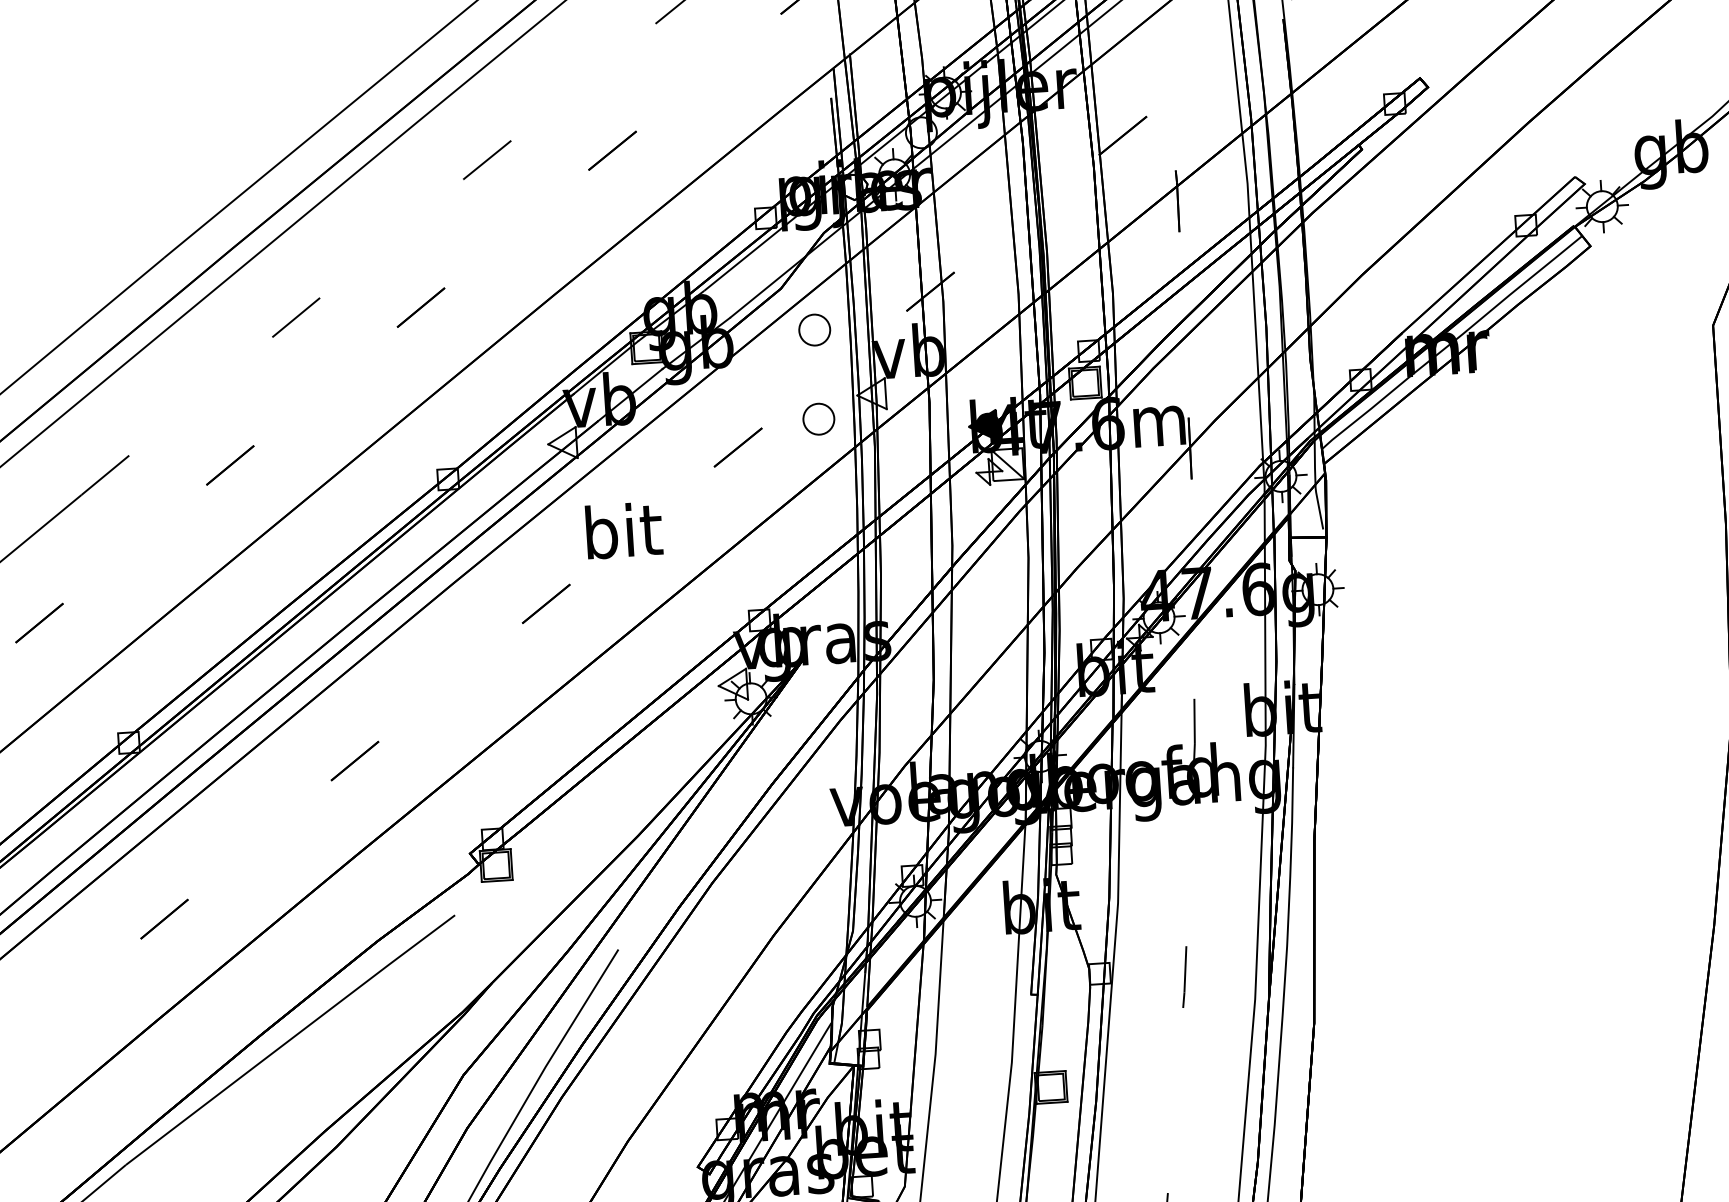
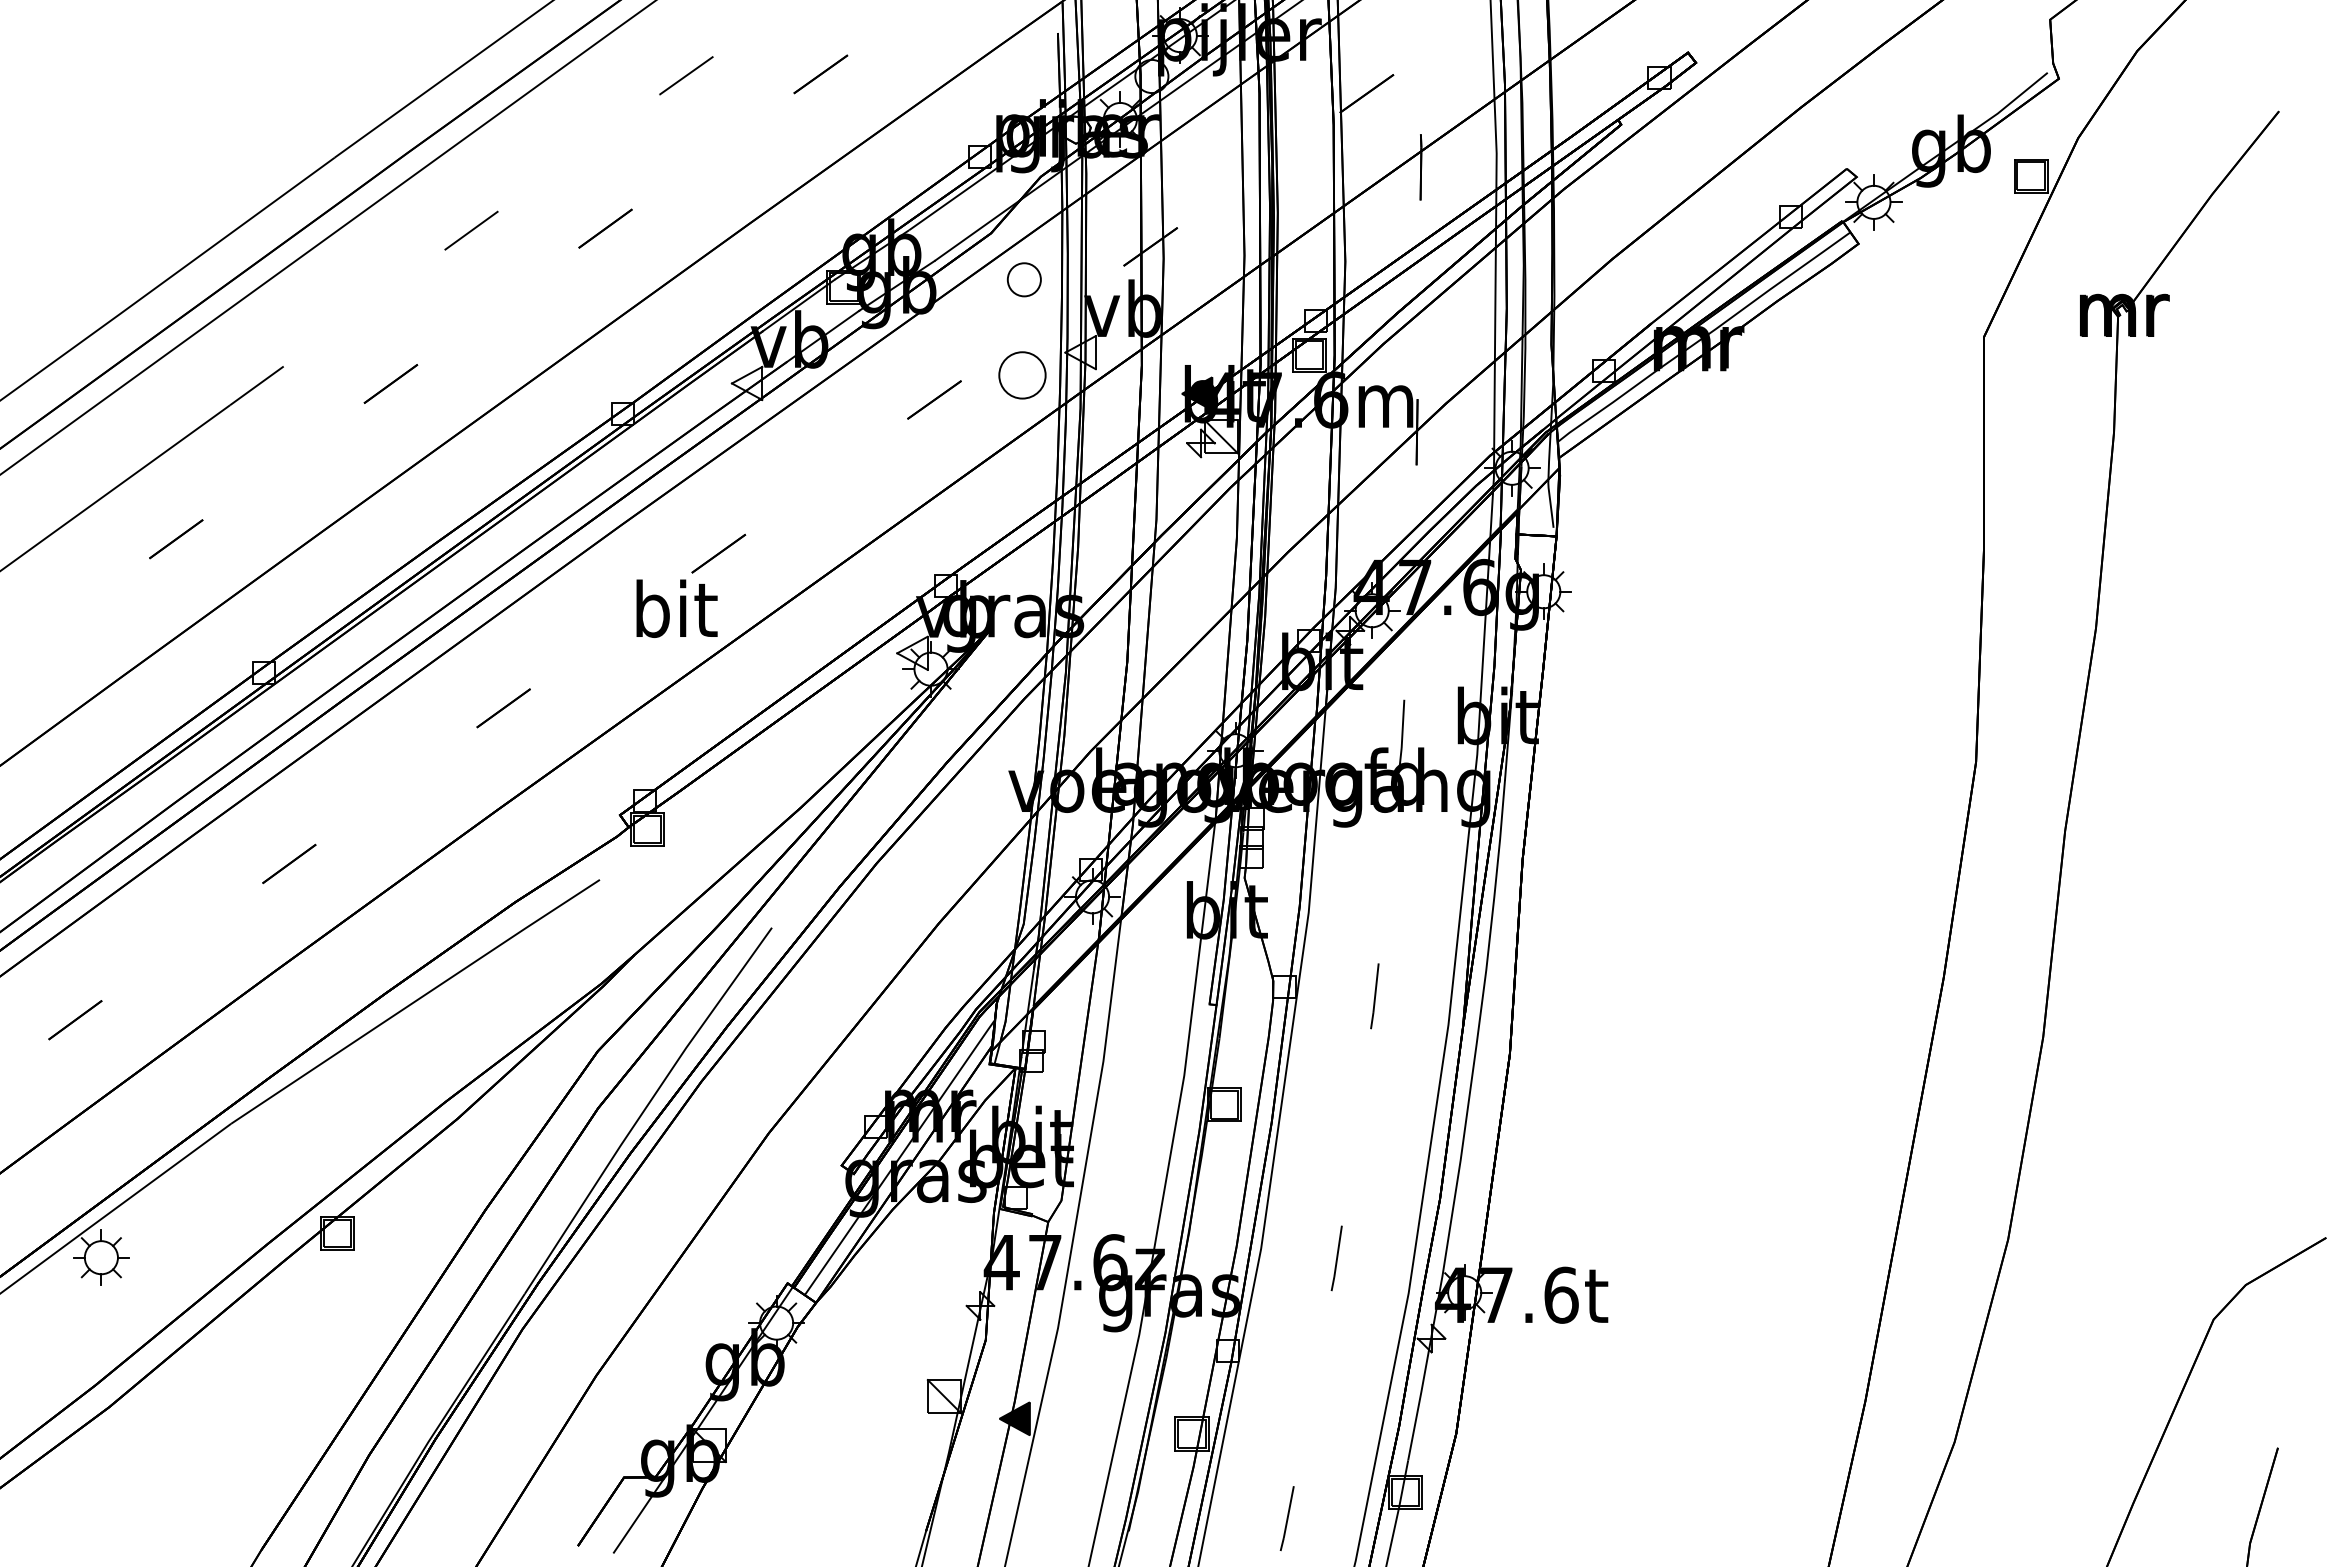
part: (818, 418) -> (1022, 374), size x1.4
text: (623, 530) -> (676, 608), moved

